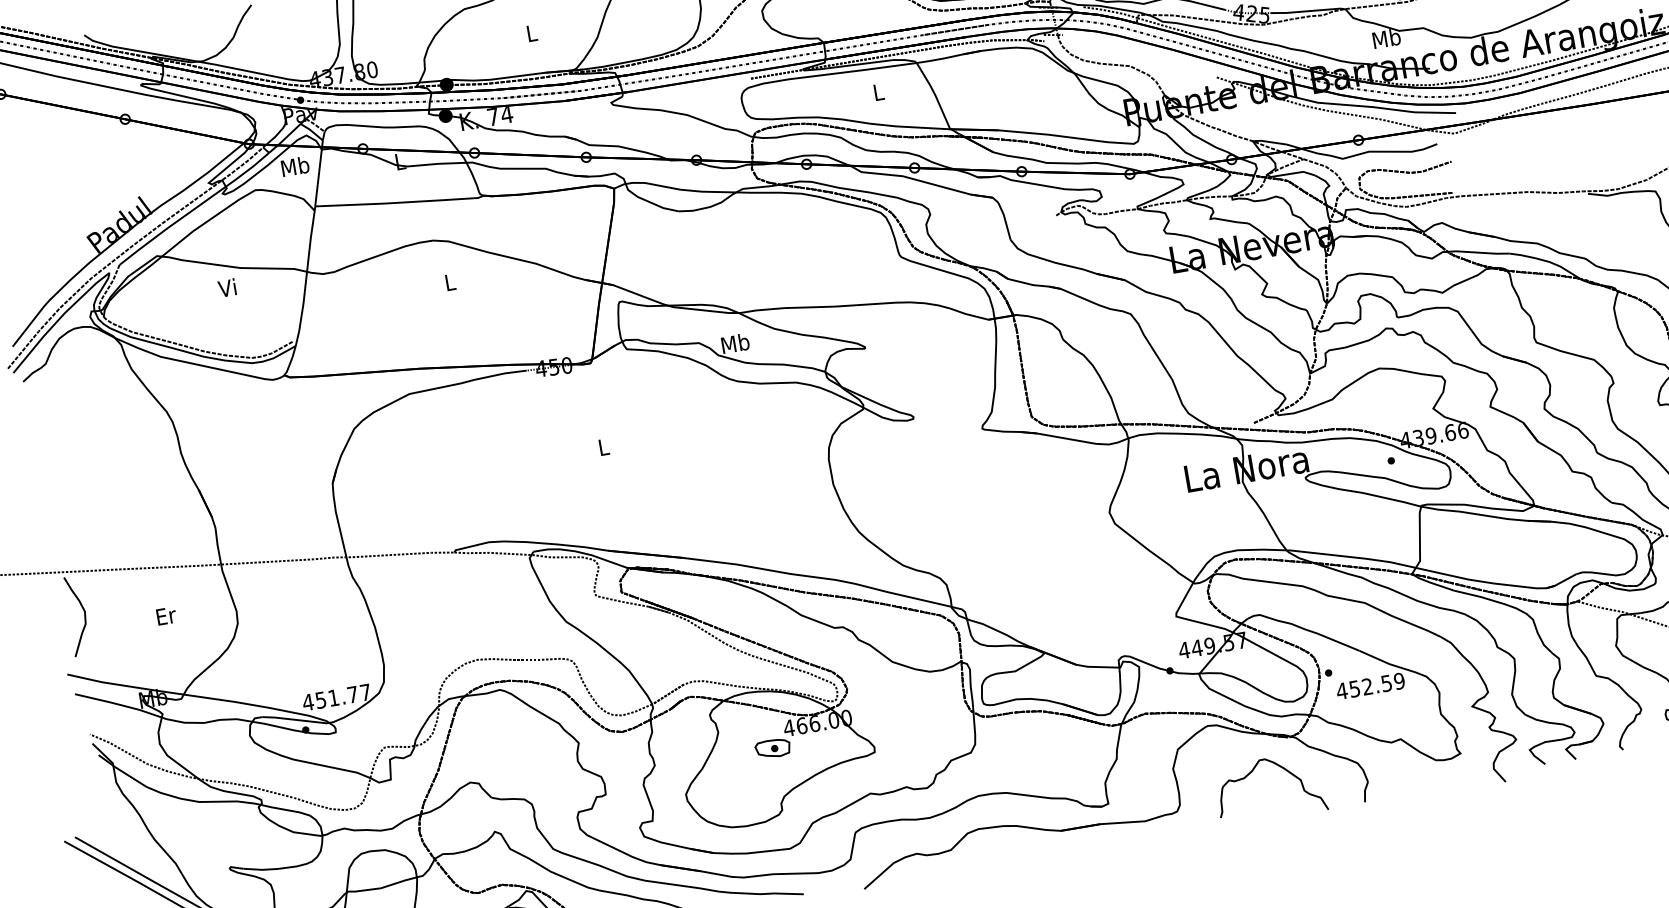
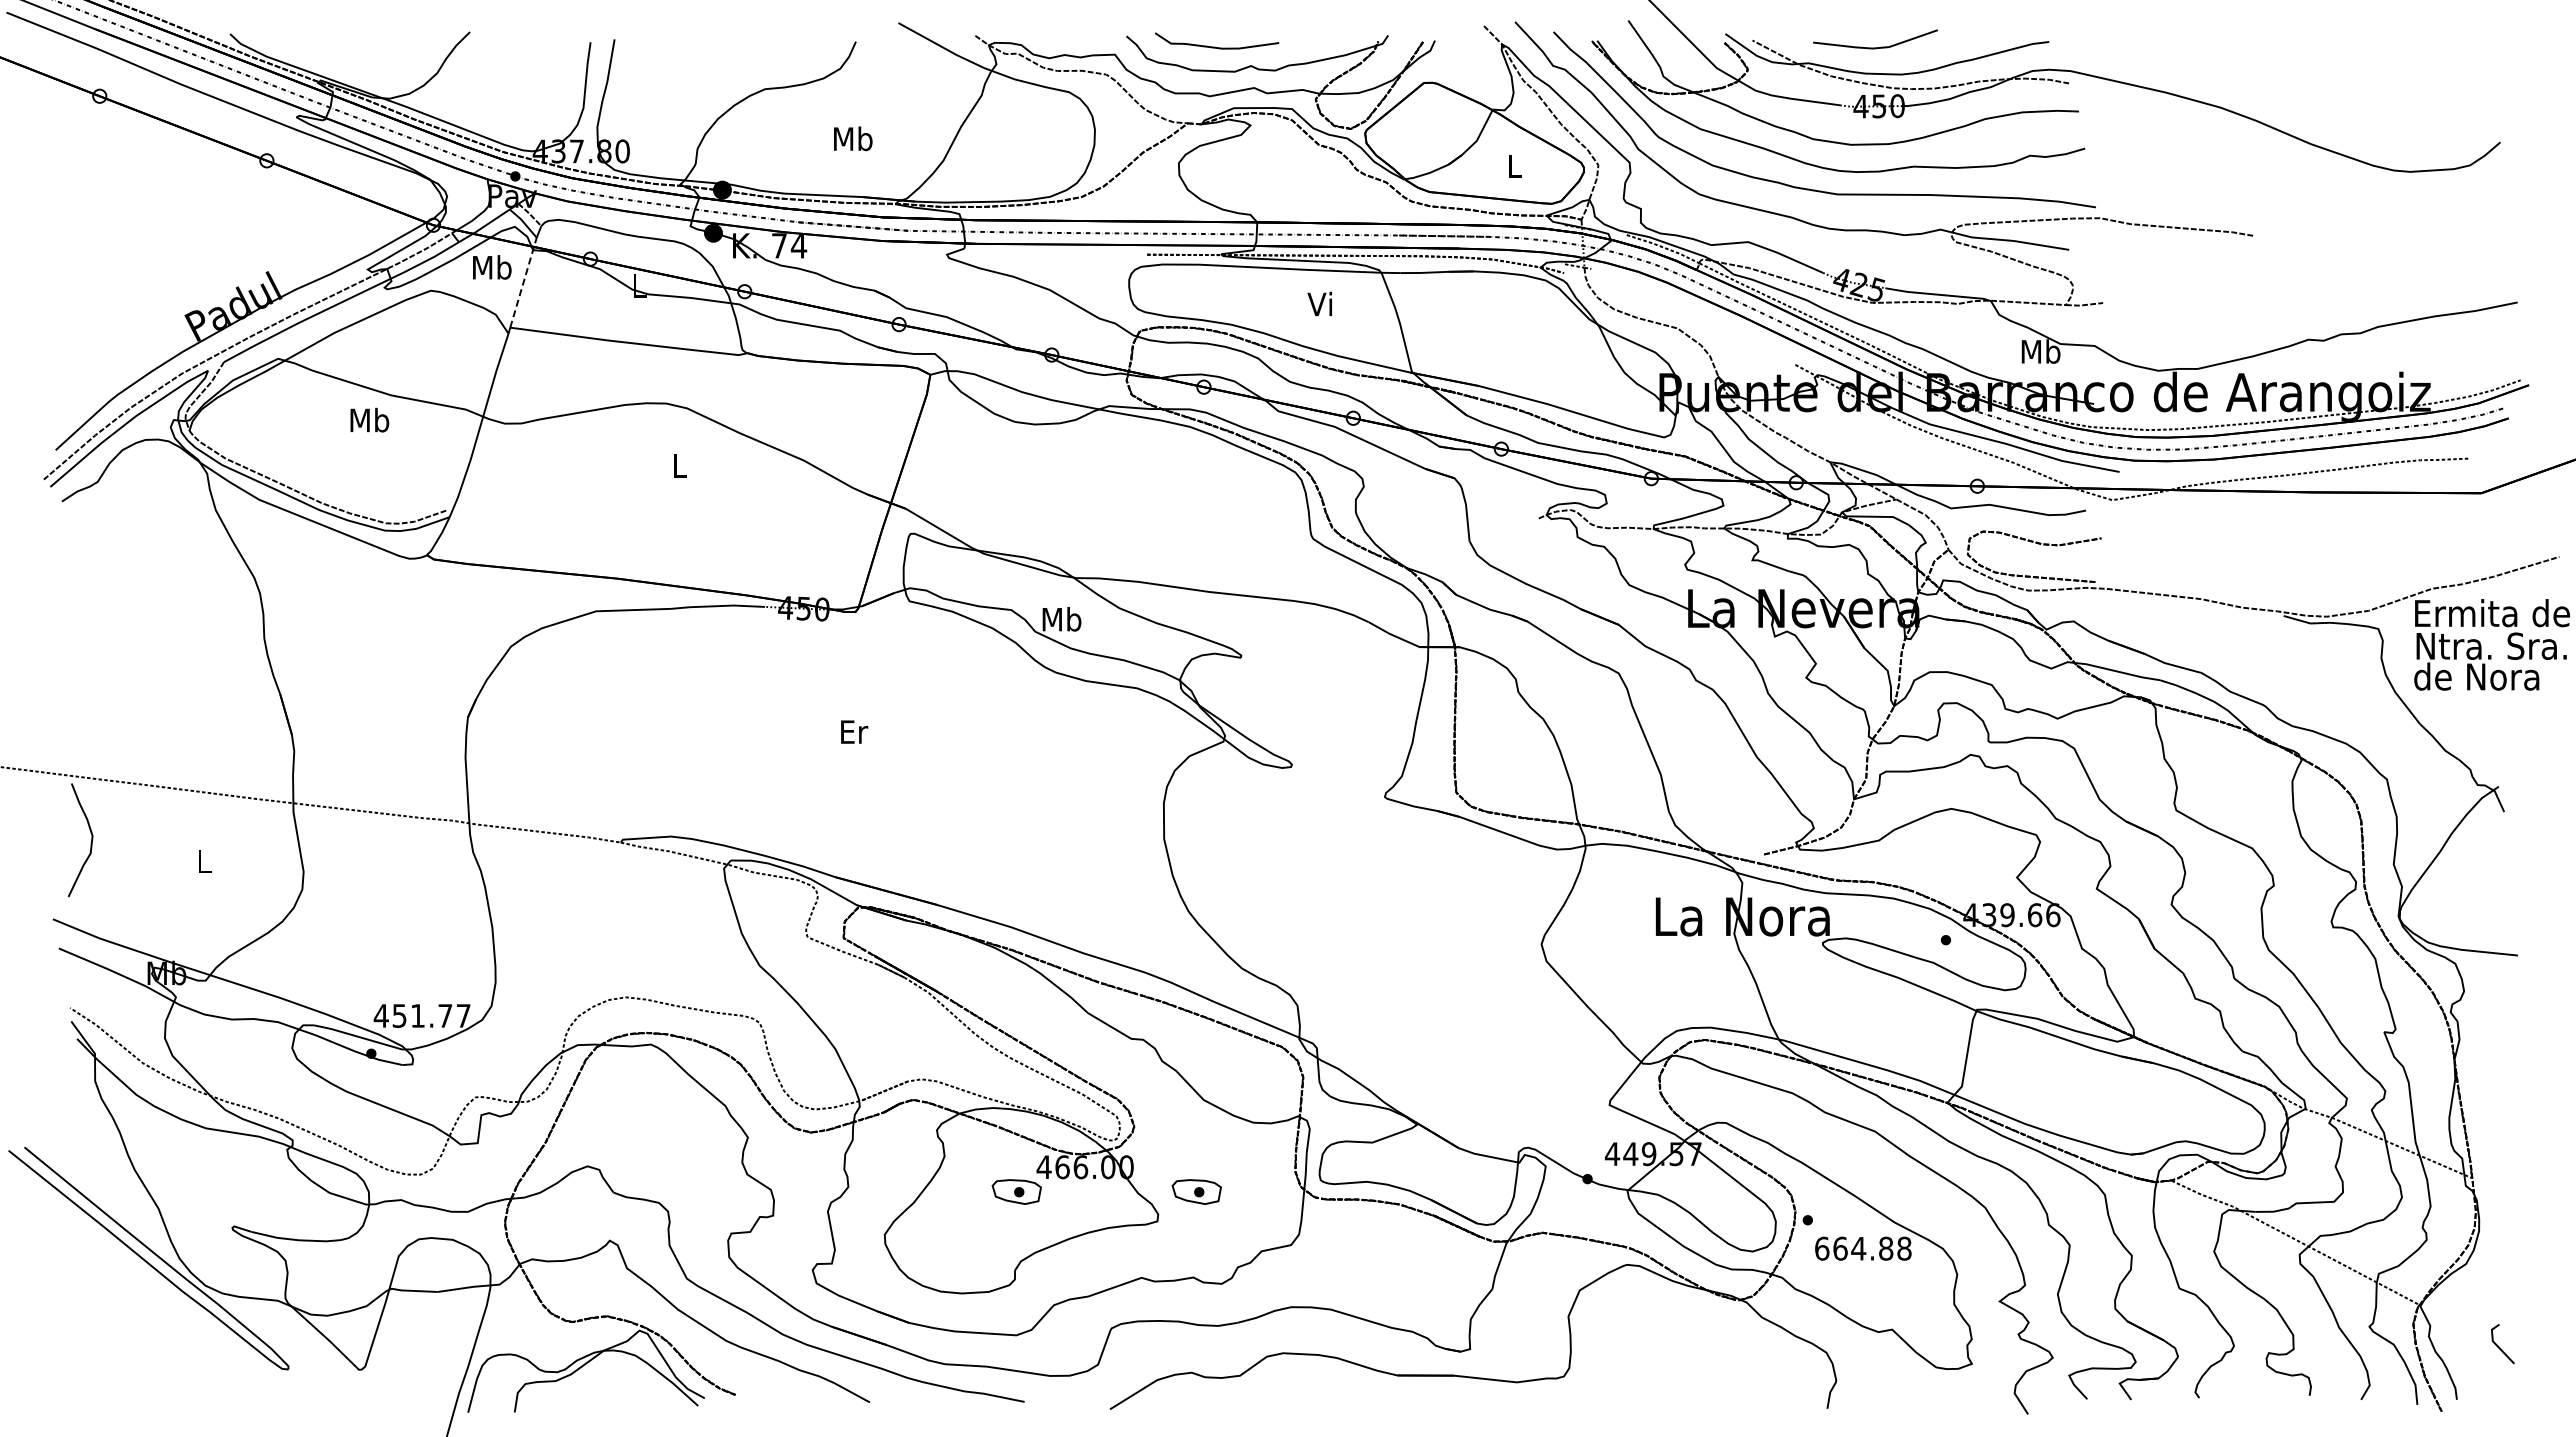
text: (532, 32) -> (853, 138), L -> Mb
text: (877, 91) -> (1319, 303), L -> Vi
line: (319, 173) -> (523, 282), solid -> dashed
text: (228, 287) -> (369, 419), Vi -> Mb
text: (604, 446) -> (854, 731), L -> Er
text: (166, 615) -> (204, 861), Er -> L
text: (1370, 686) -> (1862, 1248), 452.59 -> 664.88
part: (898, 726) -> (1196, 1191), added
curve: (1279, 767) -> (1717, 1339), removed

